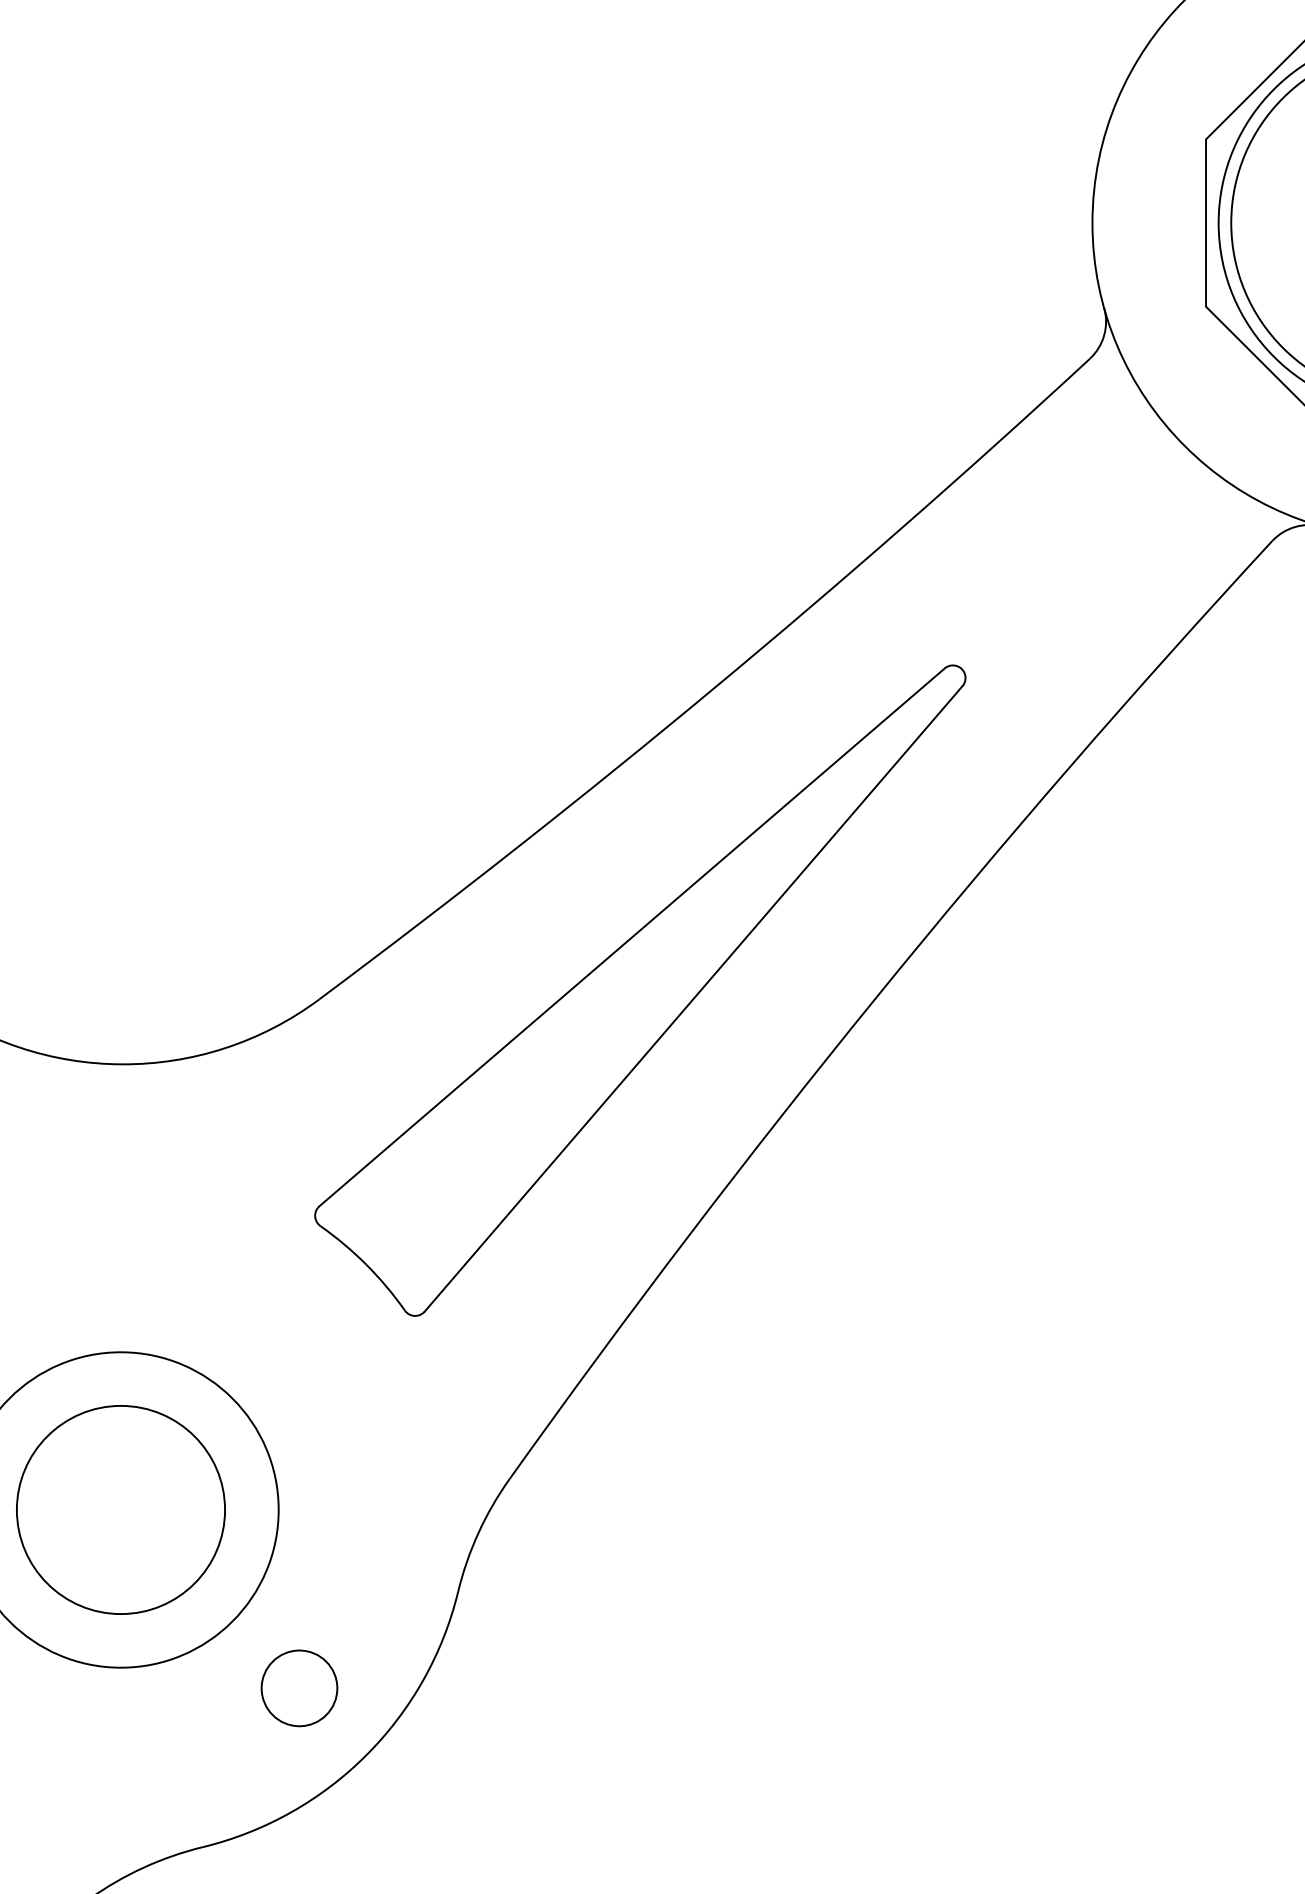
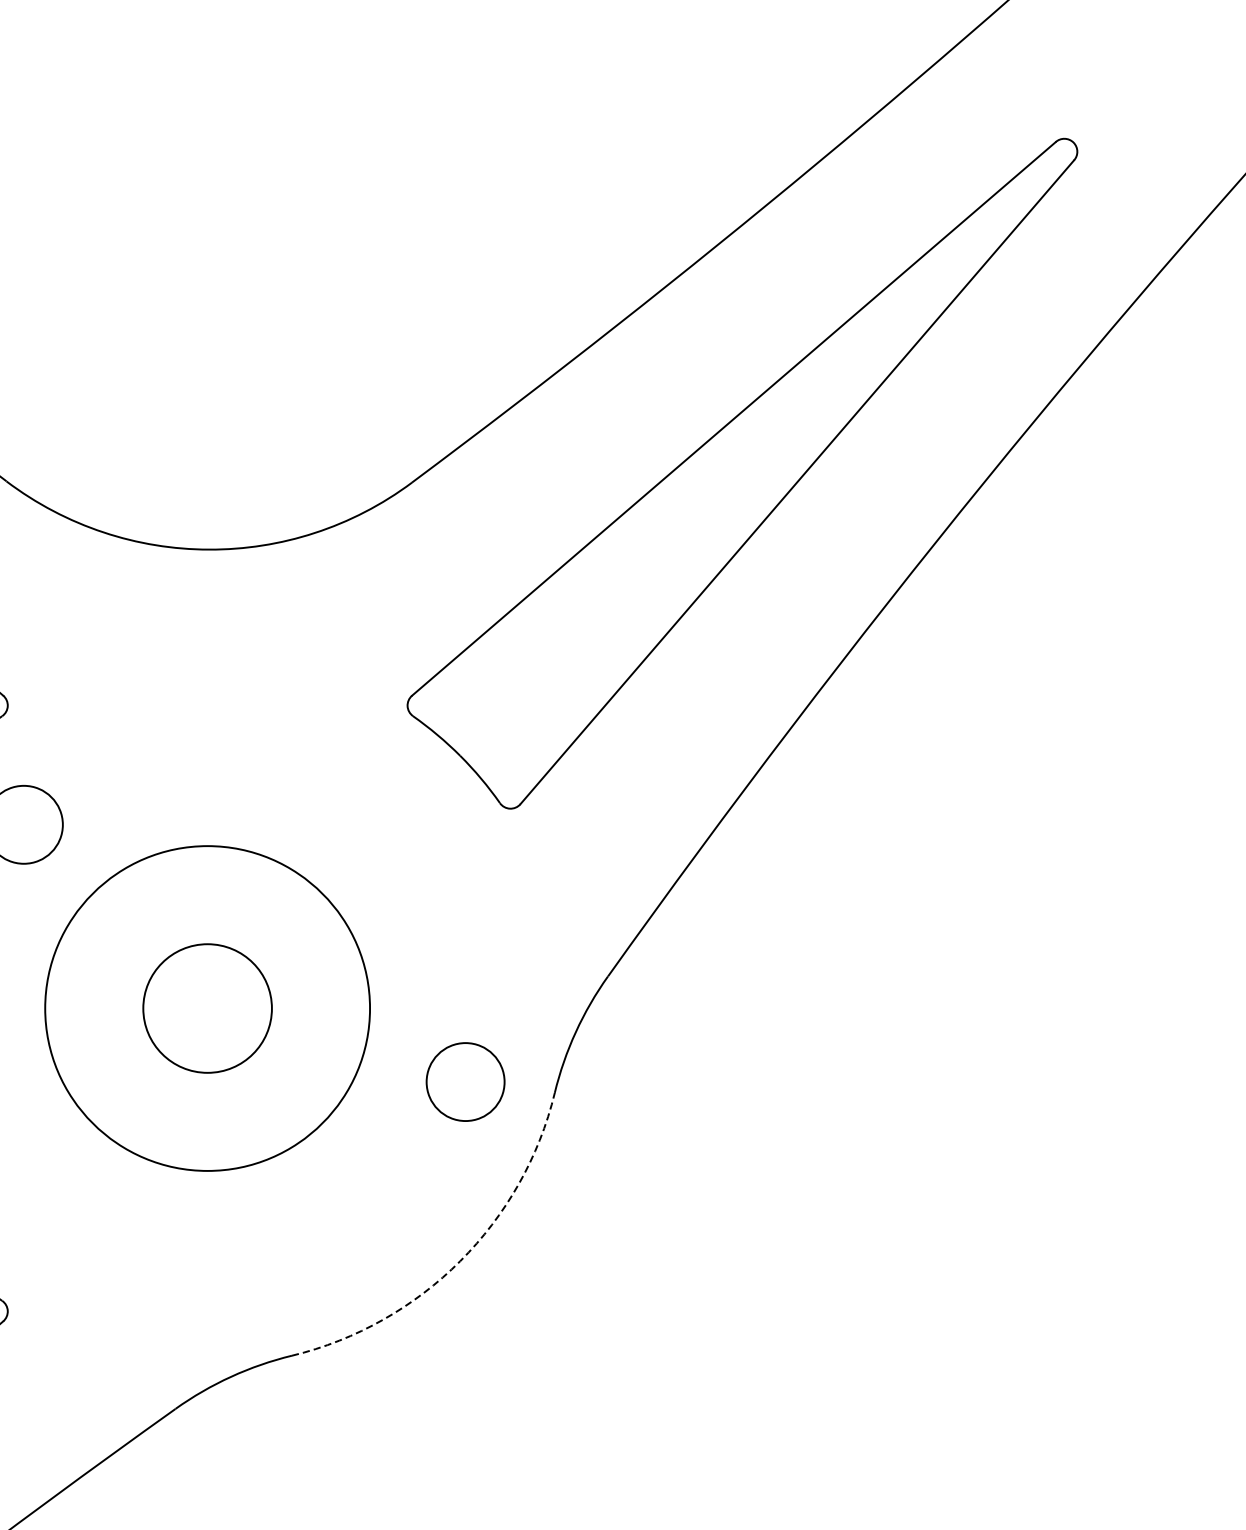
circle: (120, 1509) -> (207, 1008), size x0.6
circle: (299, 1688) -> (465, 1082), moved
arc: (366, 1755) -> (460, 1261), solid -> dashed

